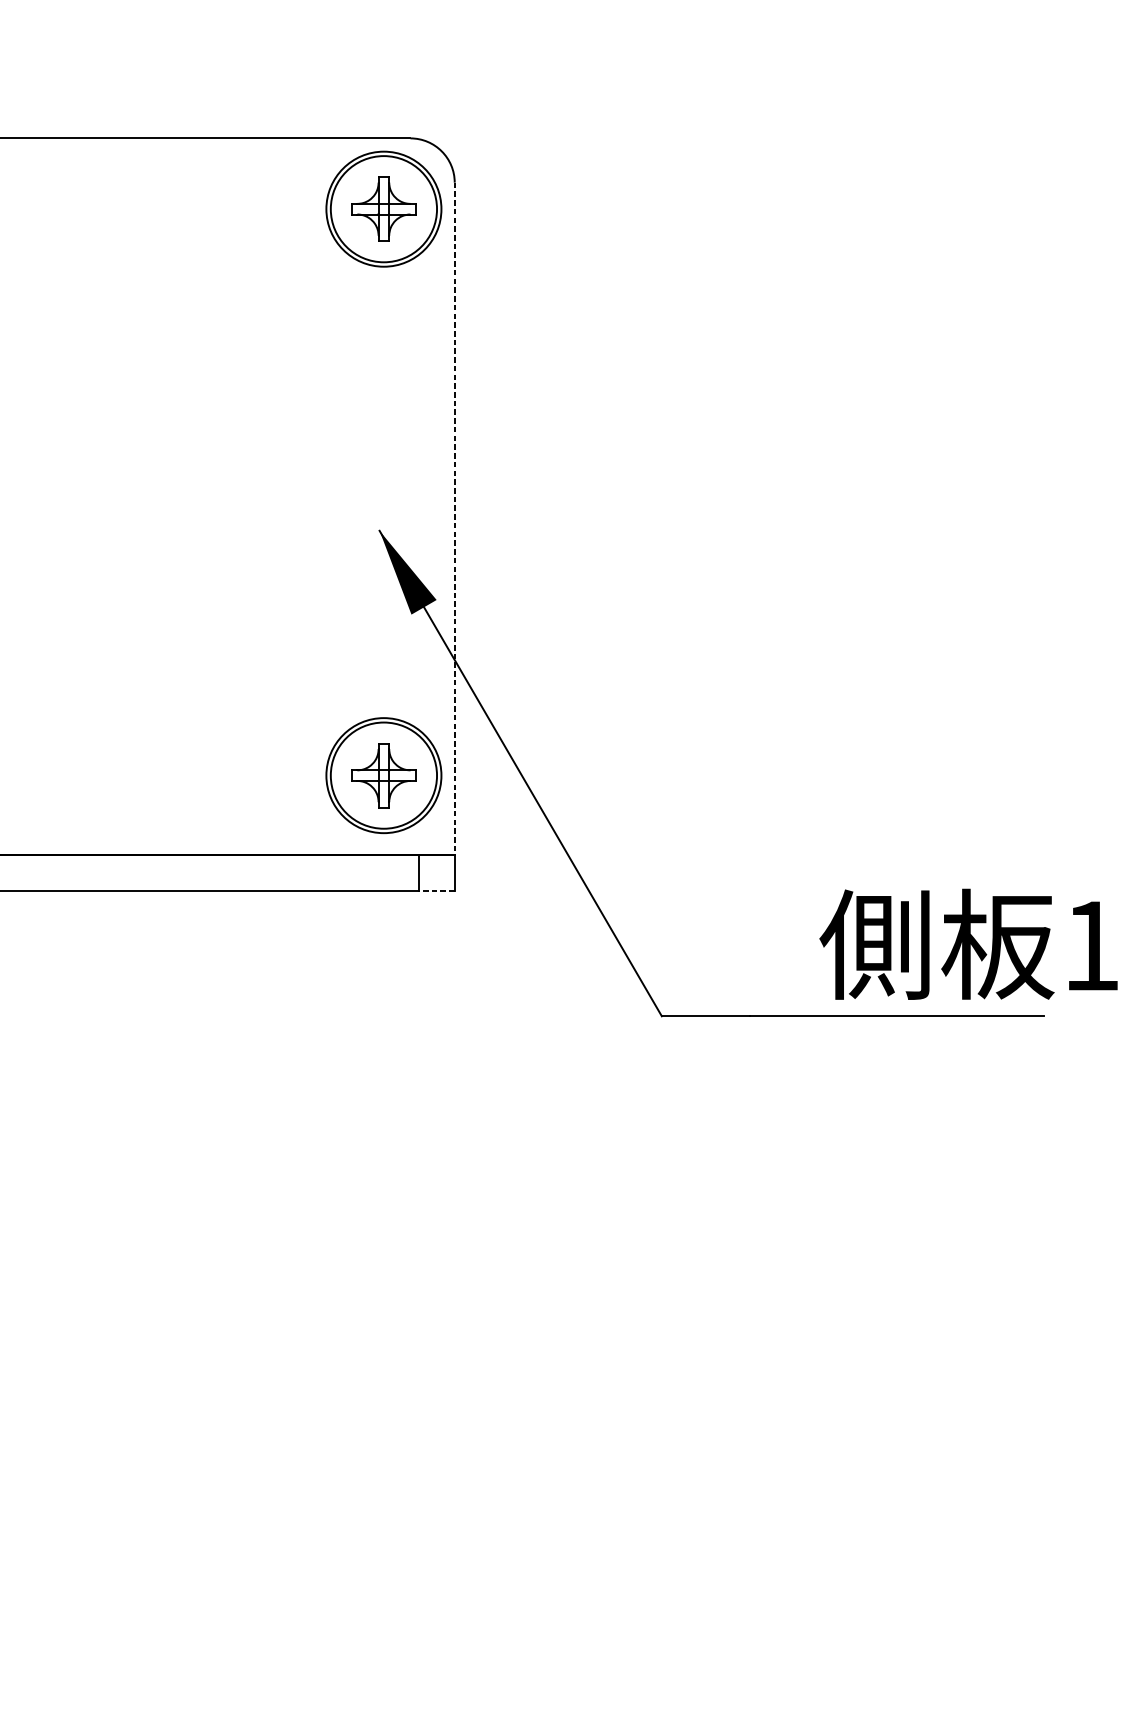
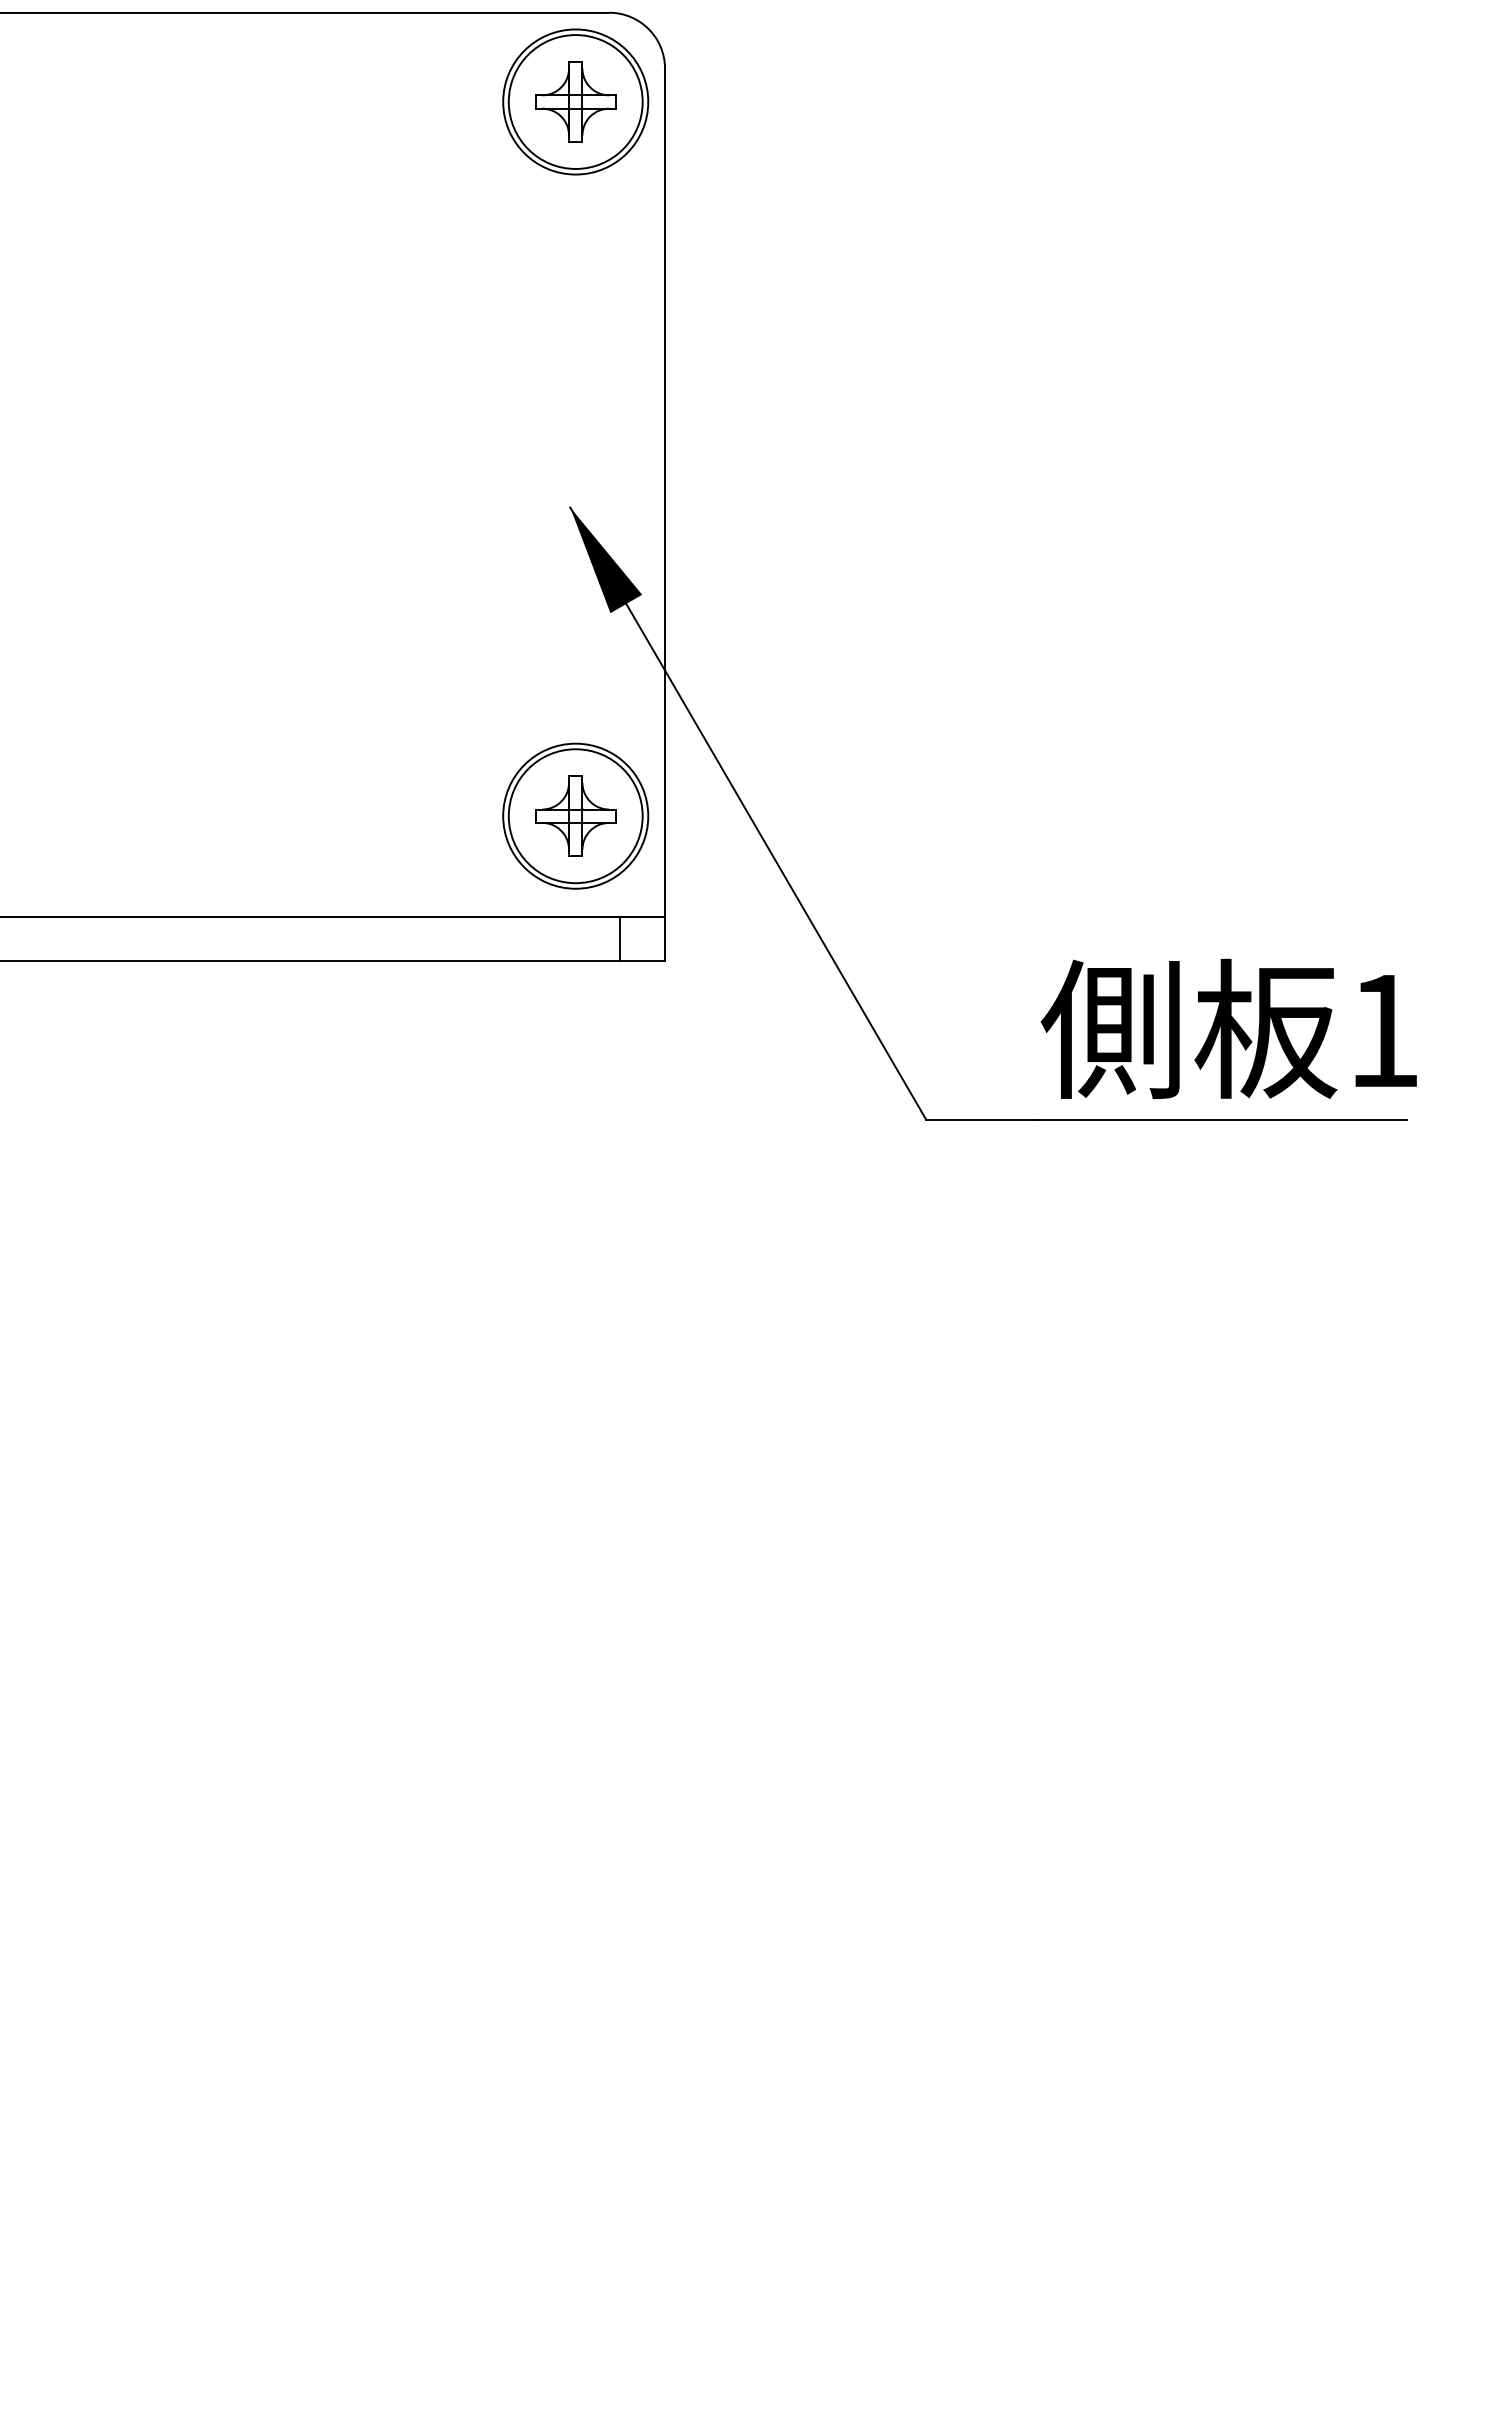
line: (455, 519) -> (665, 493), dashed -> solid
line: (436, 890) -> (642, 961), dashed -> solid
text: (968, 943) -> (1228, 1028), moved

